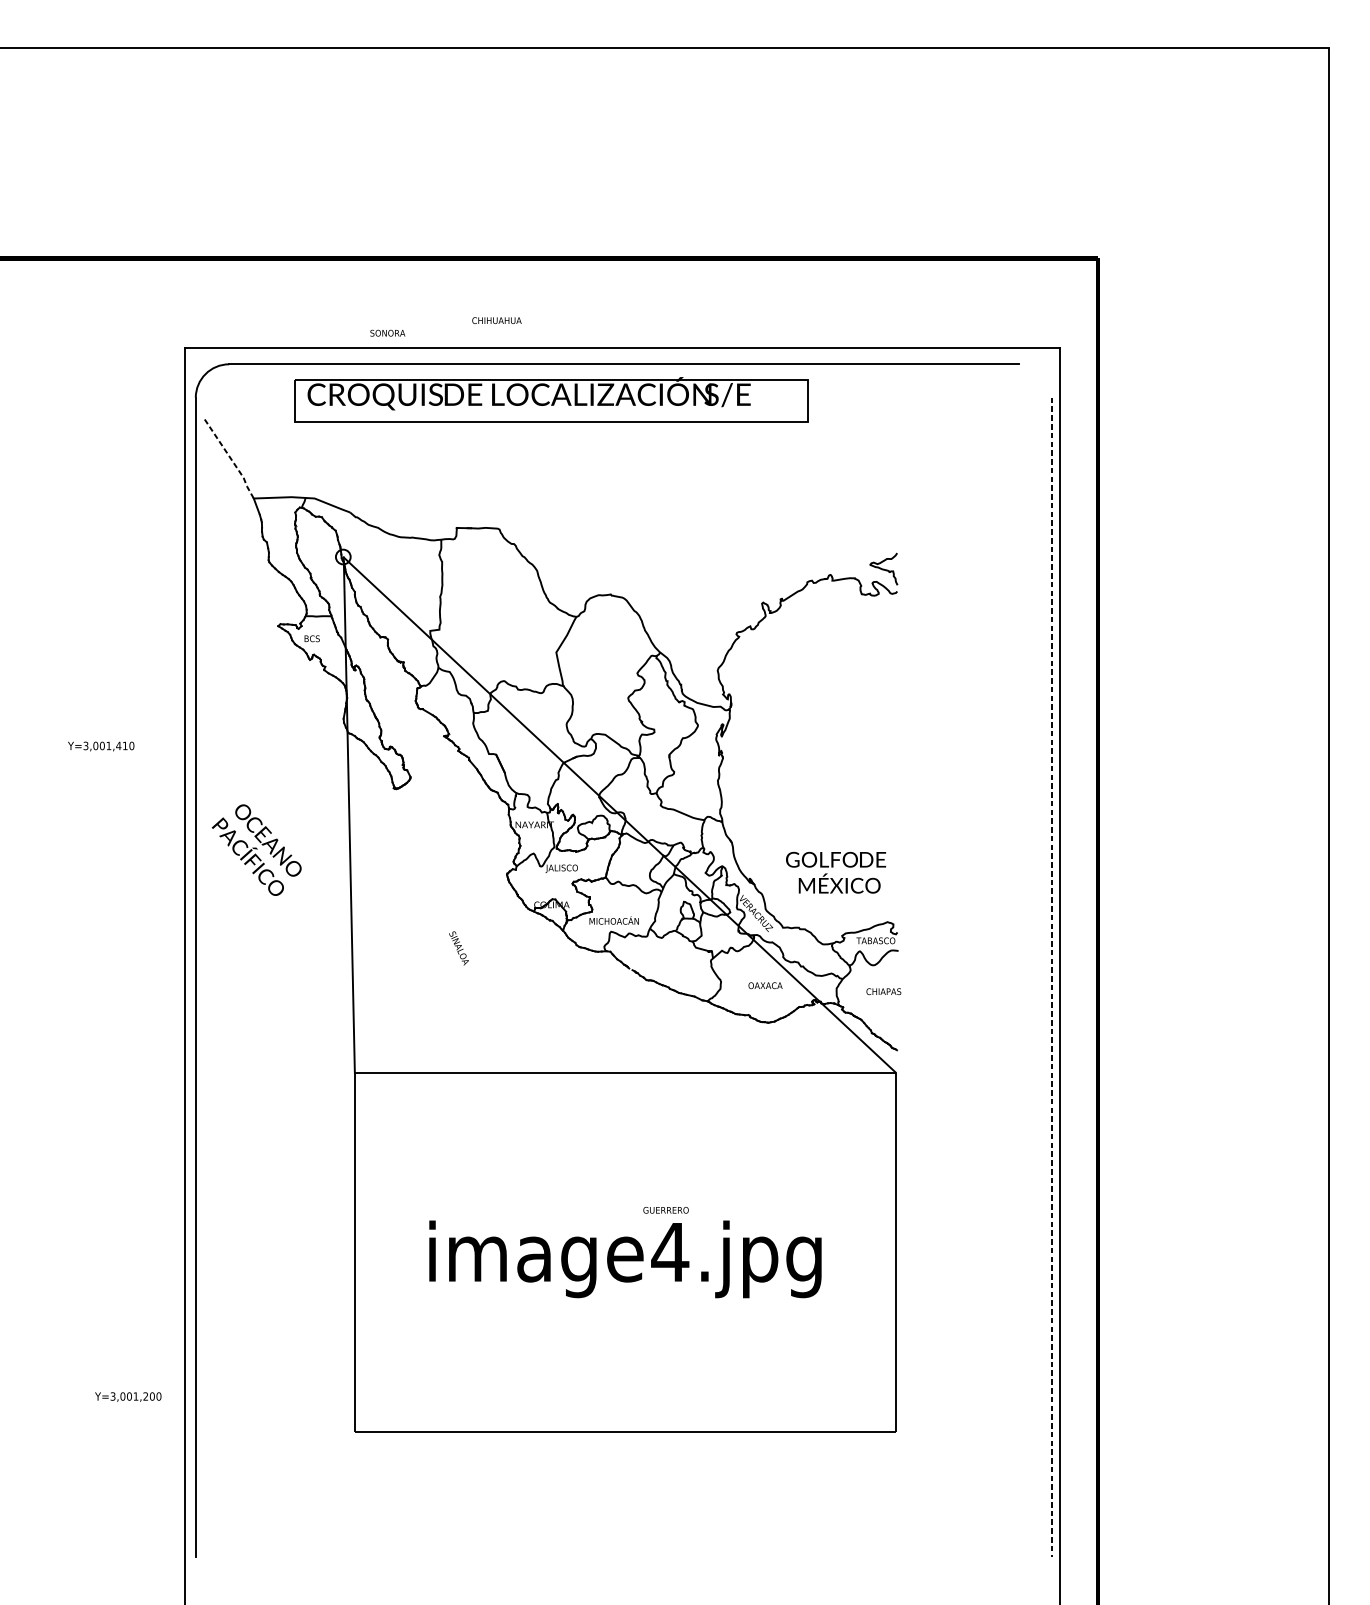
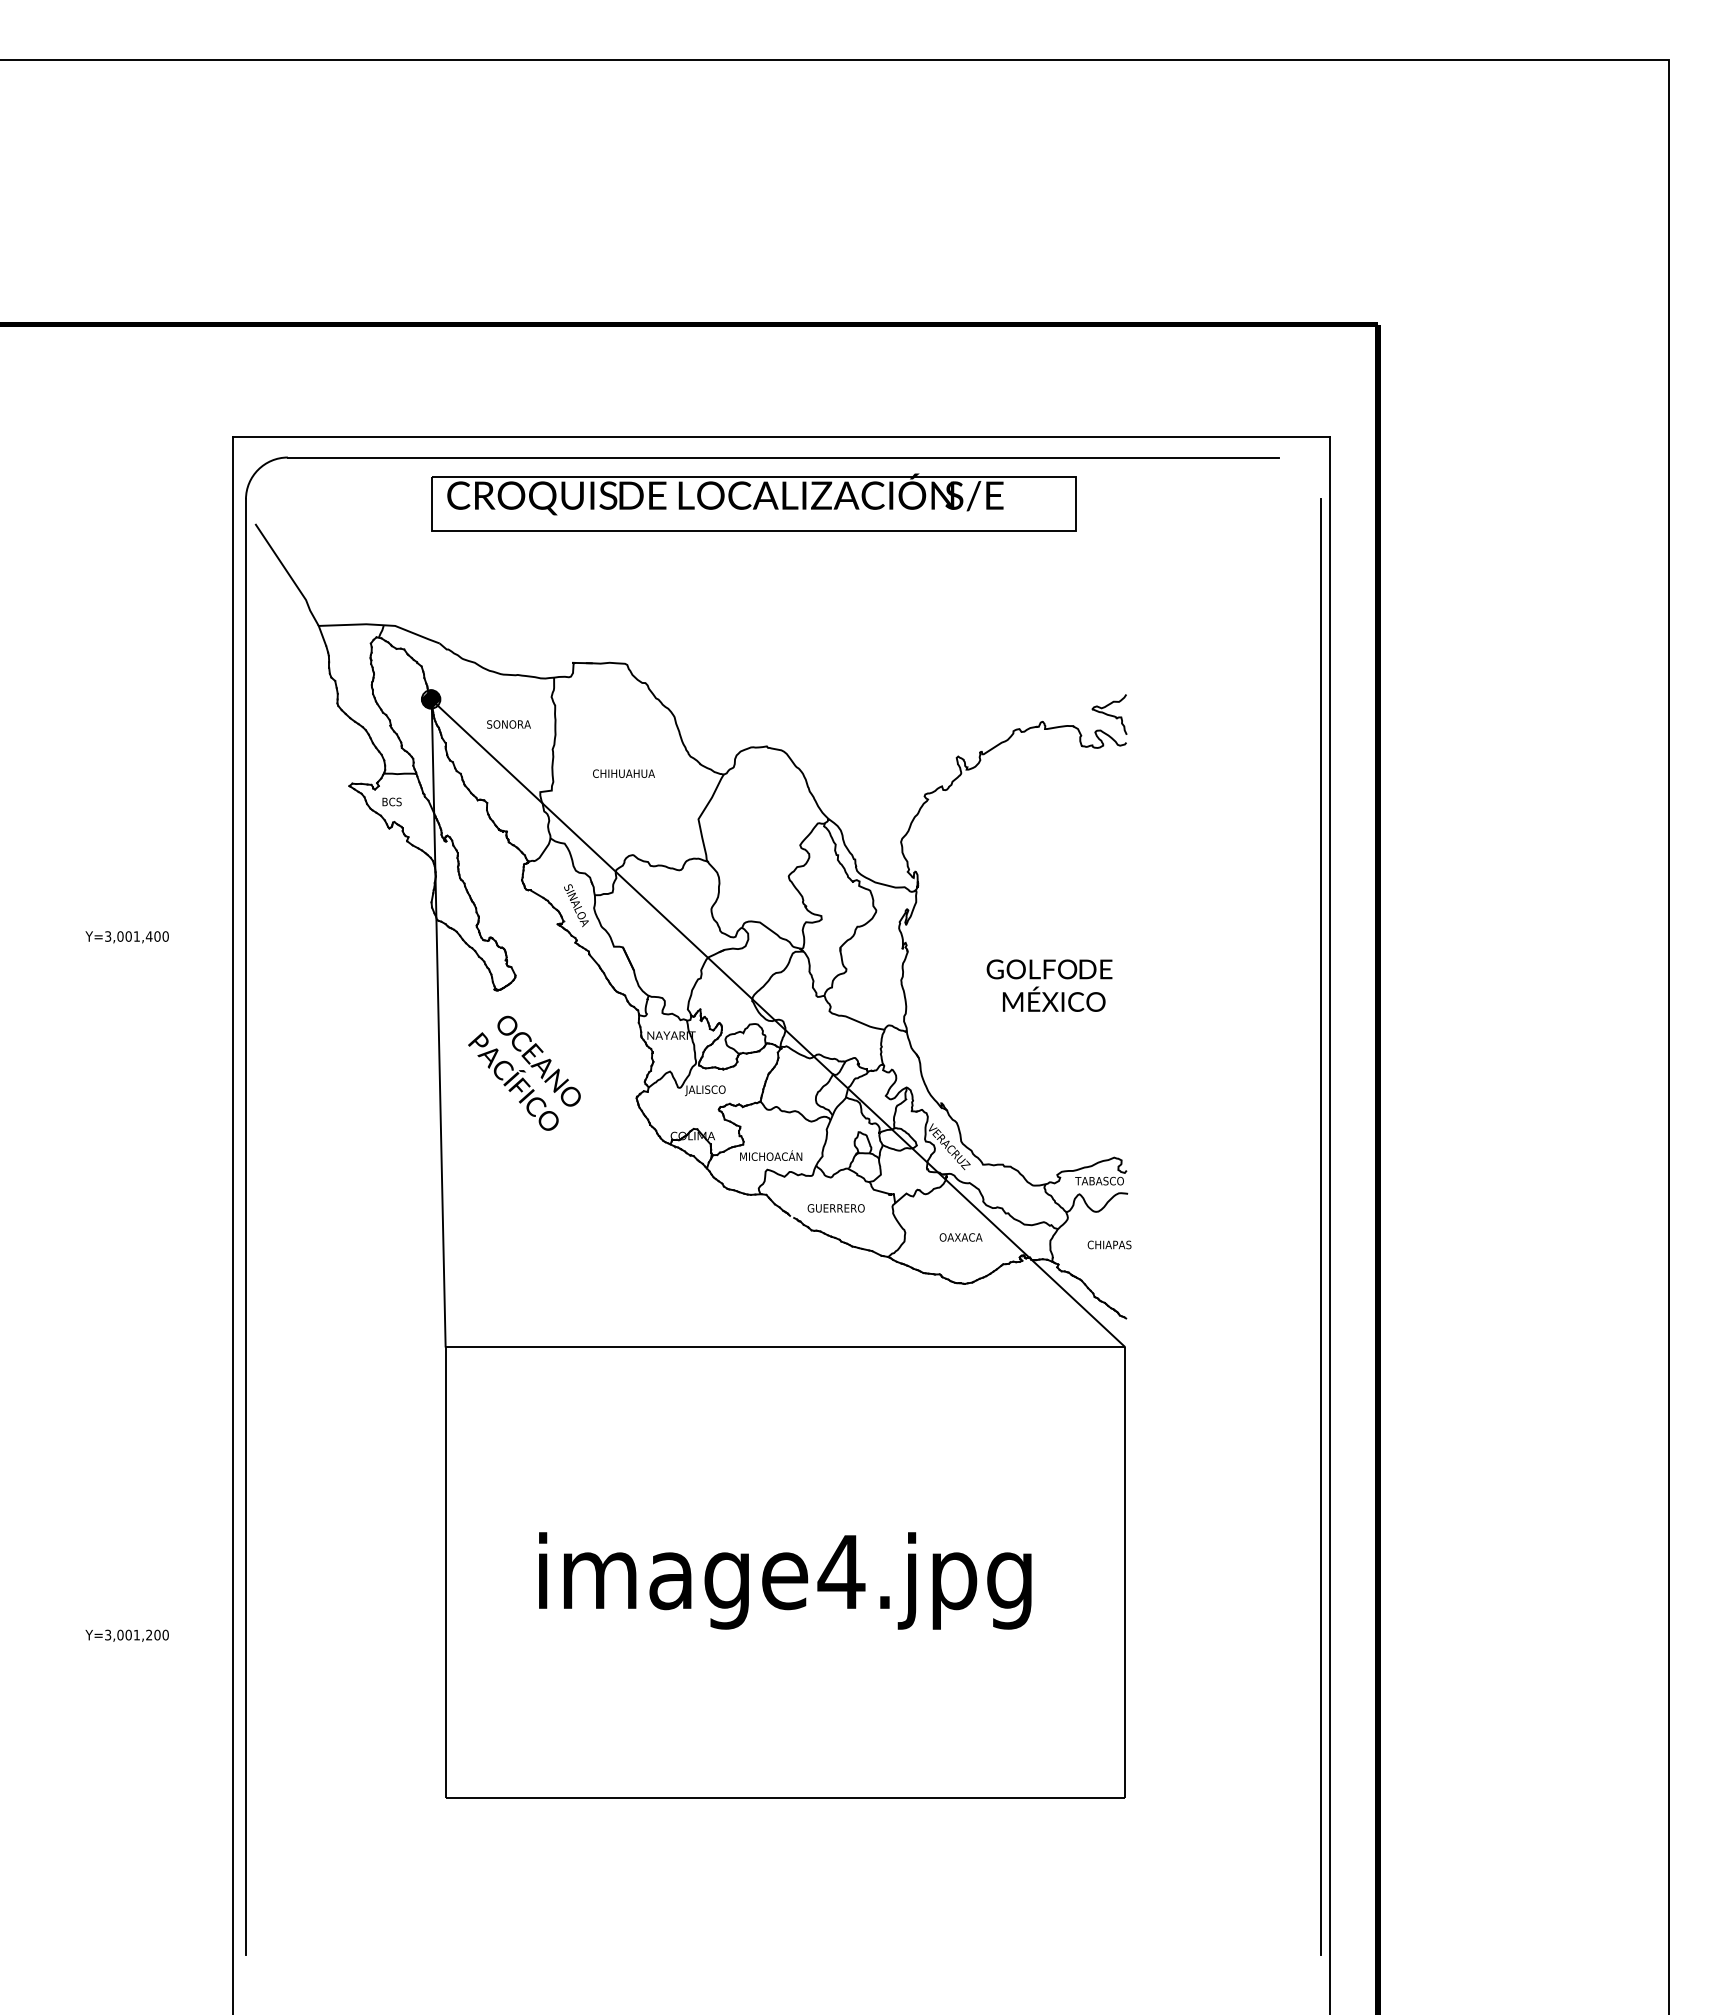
text: (496, 320) -> (623, 773), moved
text: (387, 333) -> (508, 724), moved
part: (551, 400) -> (753, 502), moved
line: (230, 458) -> (289, 575), dashed -> solid
hatch: (342, 557) -> (430, 699), added
text: (125, 745) -> (157, 936), Y=3,001,410 -> Y=3,001,400
text: (256, 849) -> (524, 1072), moved
text: (835, 872) -> (1049, 985), moved
text: (459, 948) -> (576, 905), moved
line: (1051, 976) -> (1320, 1226), dashed -> solid
text: (665, 1210) -> (835, 1208), moved
text: (127, 1396) -> (126, 1635), moved

